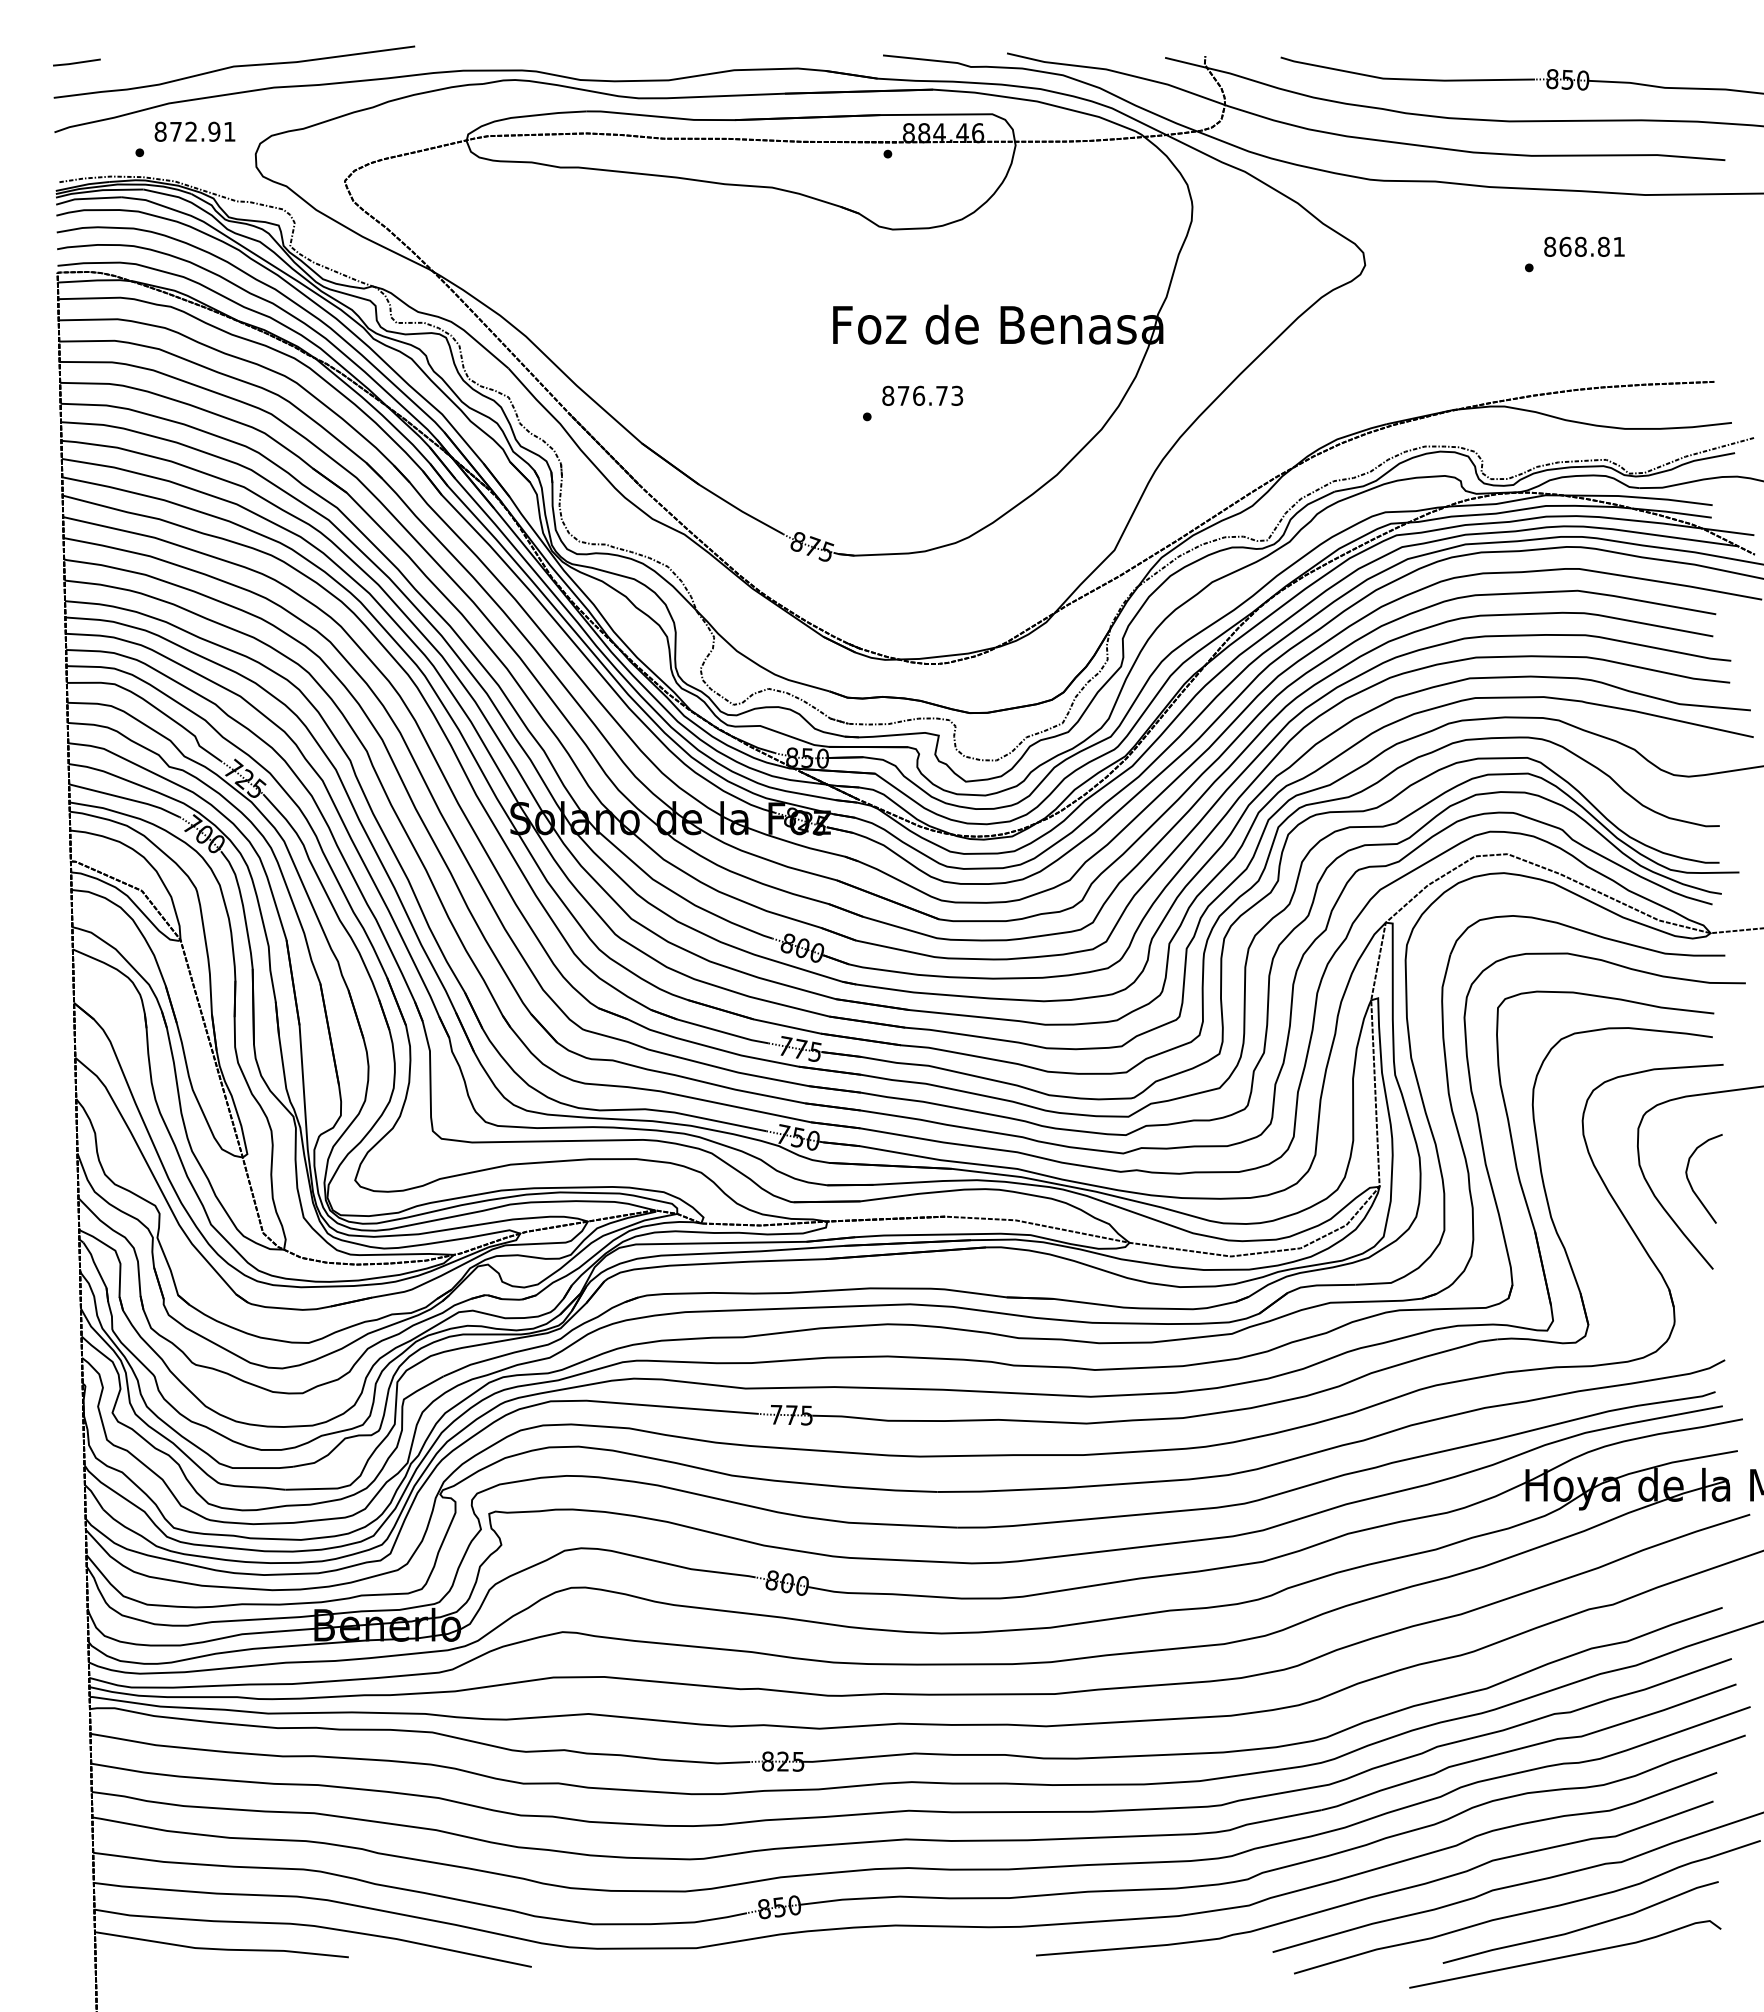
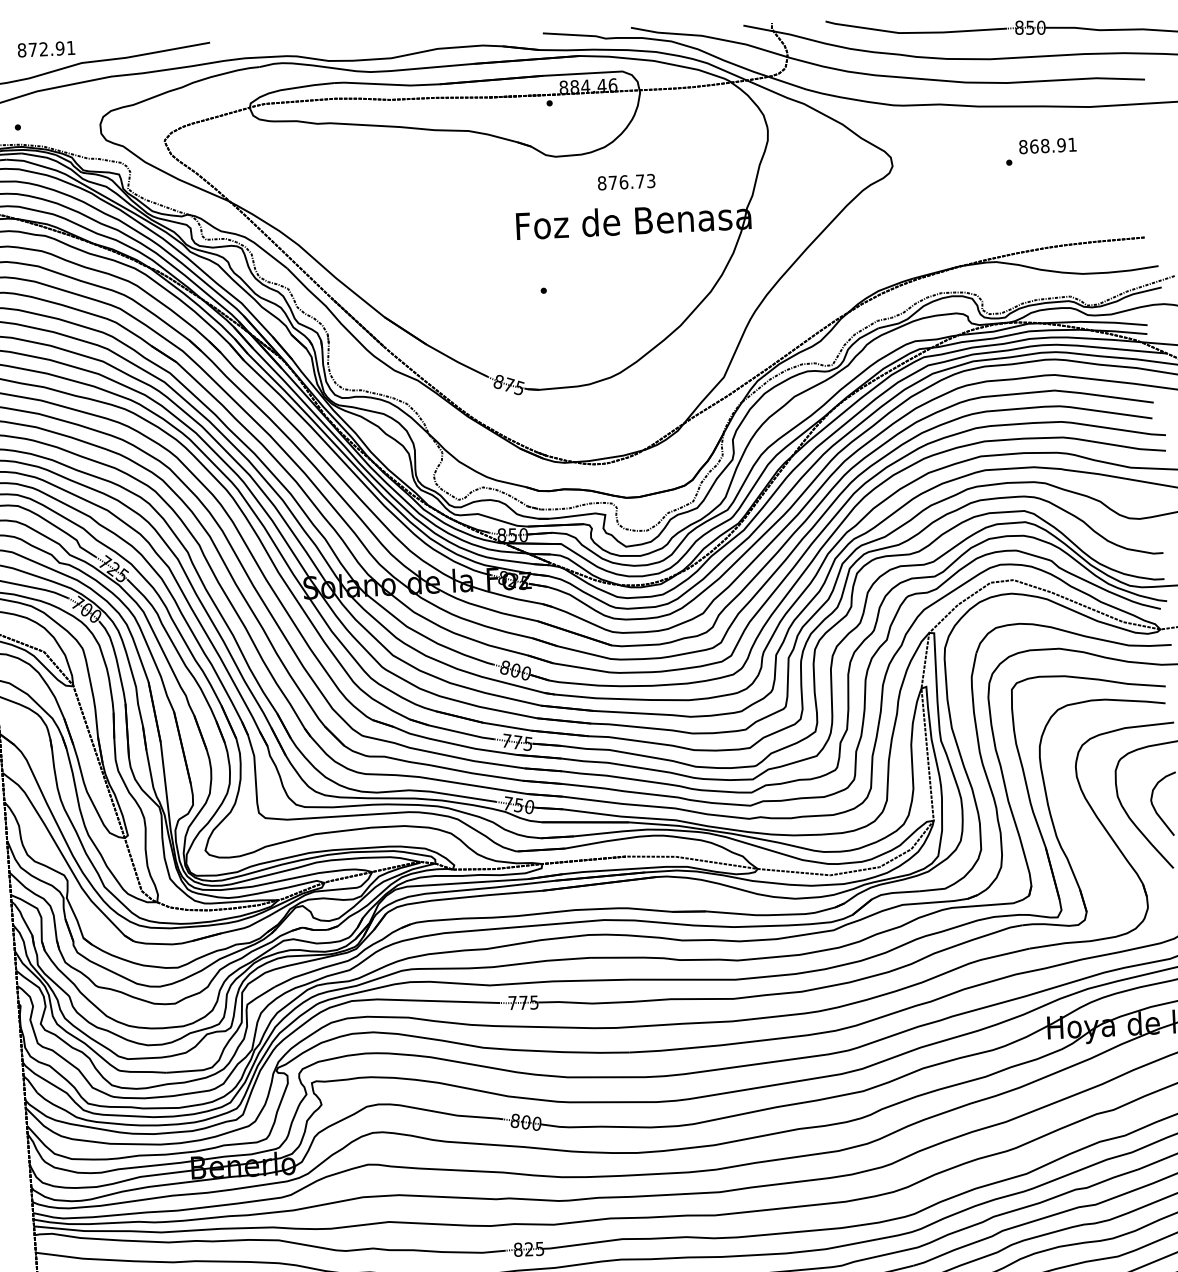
text: (194, 131) -> (46, 49), moved
text: (1603, 246) -> (1061, 145), 868.81 -> 868.91
text: (922, 395) -> (626, 181), moved

